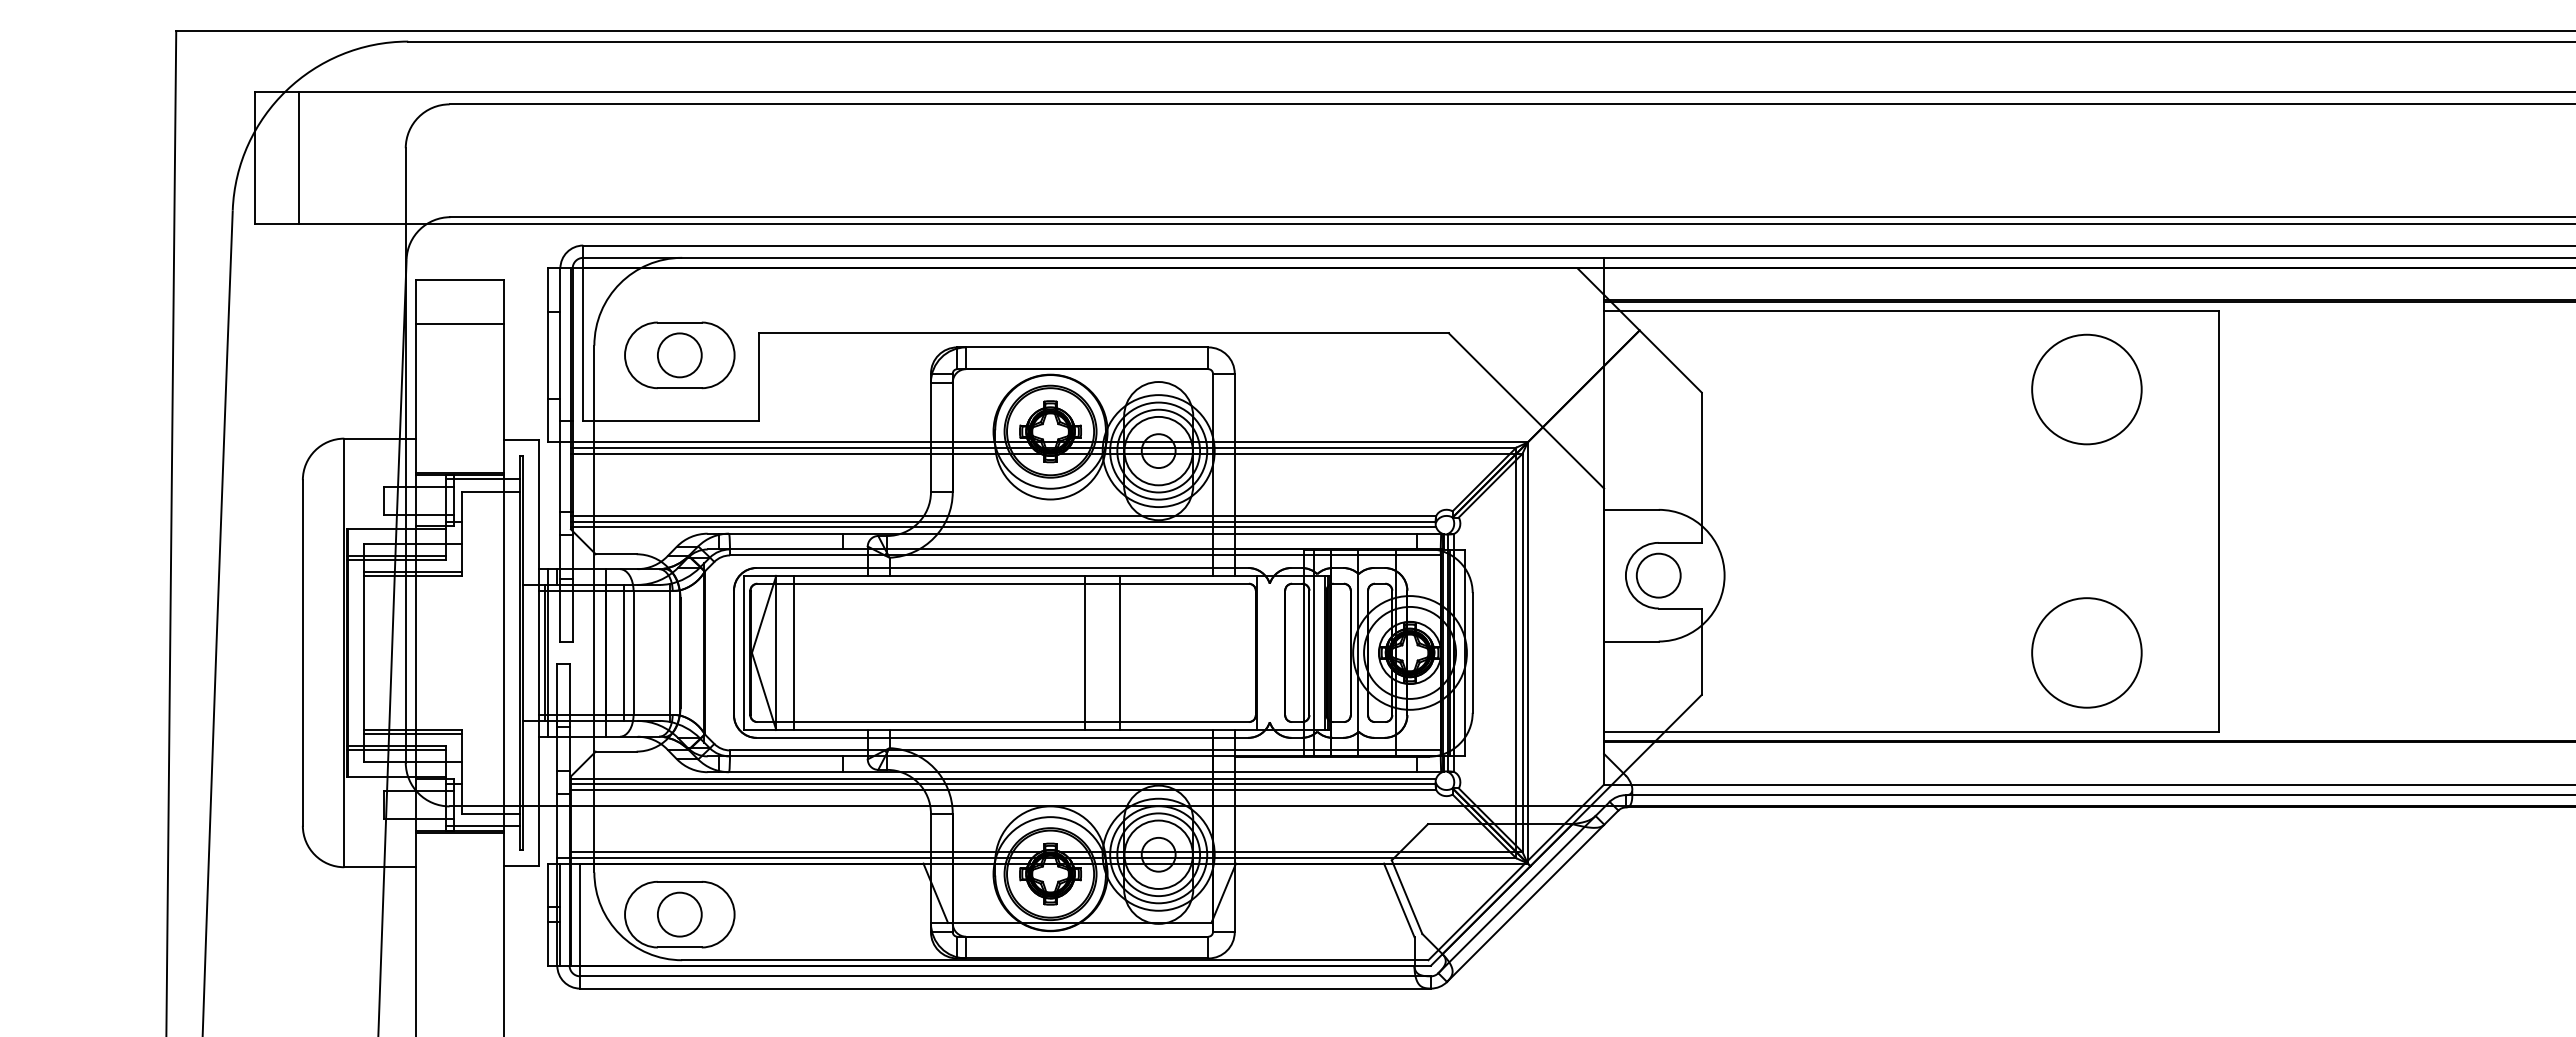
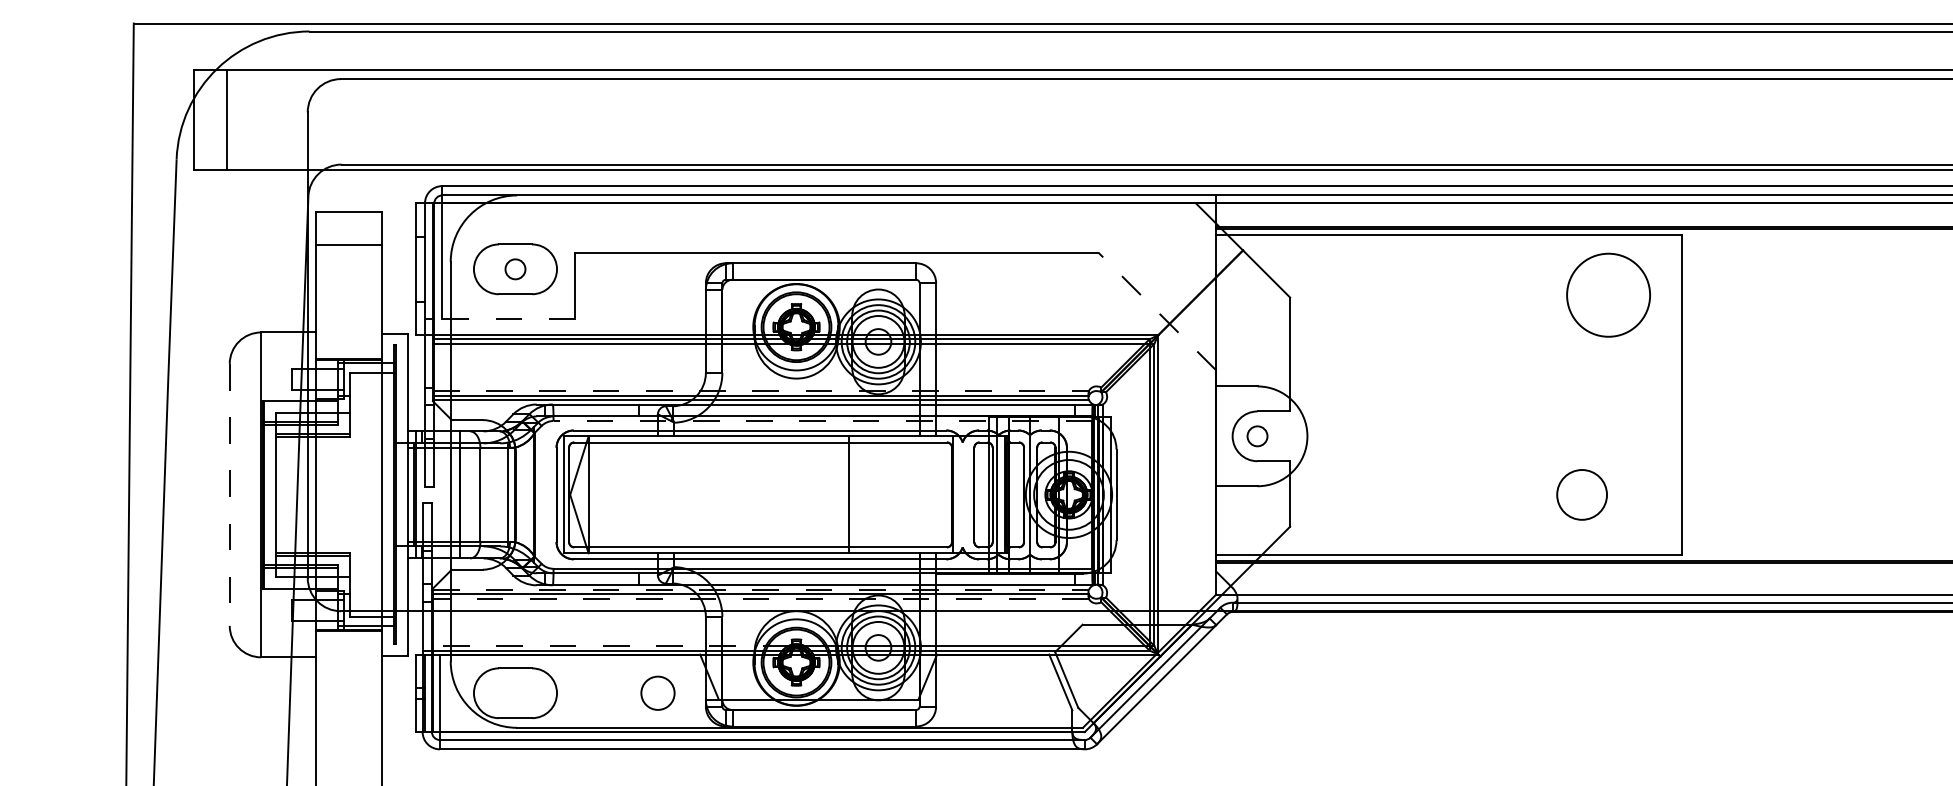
circle: (679, 355) -> (515, 269), size x0.6
circle: (2086, 389) -> (1608, 295), moved
line: (1526, 410) -> (1157, 311), solid -> dashed
line: (671, 421) -> (509, 319), solid -> dashed
line: (1003, 515) -> (760, 390), solid -> dashed
line: (1084, 555) -> (822, 421), solid -> dashed
circle: (1658, 575) -> (1257, 436), size x0.6
line: (302, 652) -> (229, 494), solid -> dashed
line: (623, 652) -> (472, 494), removed
line: (793, 652) -> (601, 494), removed
line: (1084, 652) -> (822, 494), removed
circle: (2086, 652) -> (1581, 494), size x0.6
line: (1003, 778) -> (760, 590), solid -> dashed
line: (1003, 789) -> (760, 598), solid -> dashed
line: (805, 852) -> (610, 646), solid -> dashed
circle: (679, 914) -> (657, 693), moved

